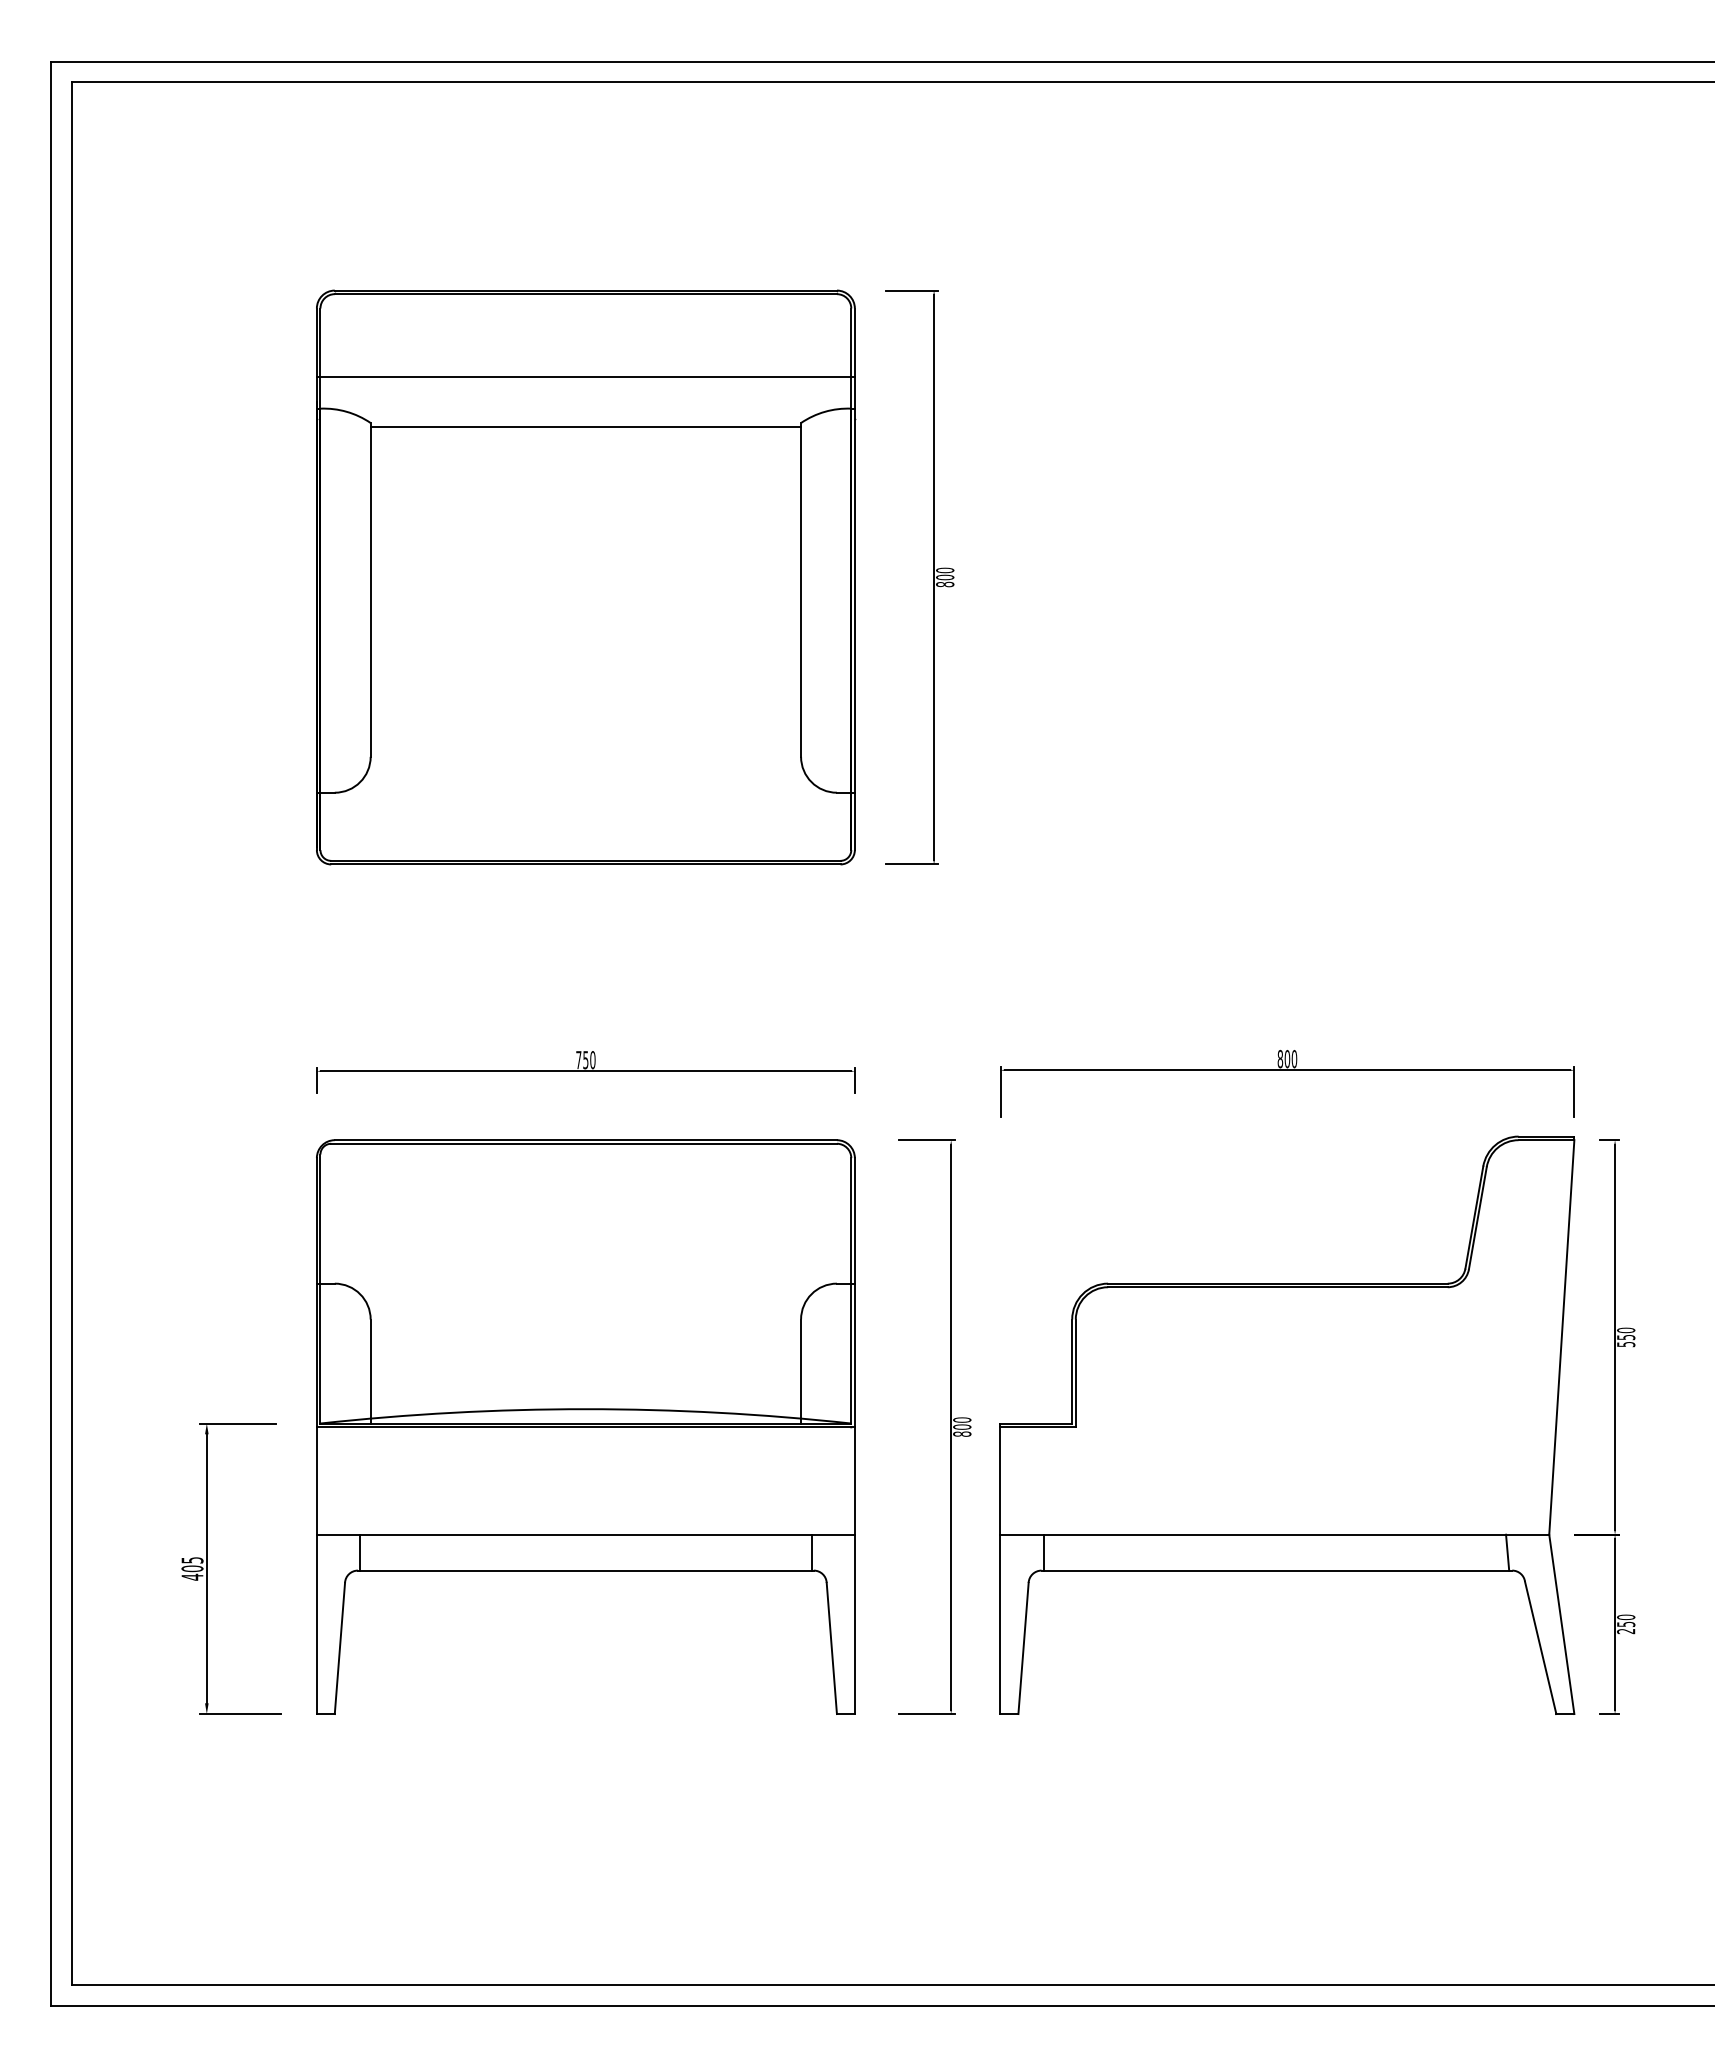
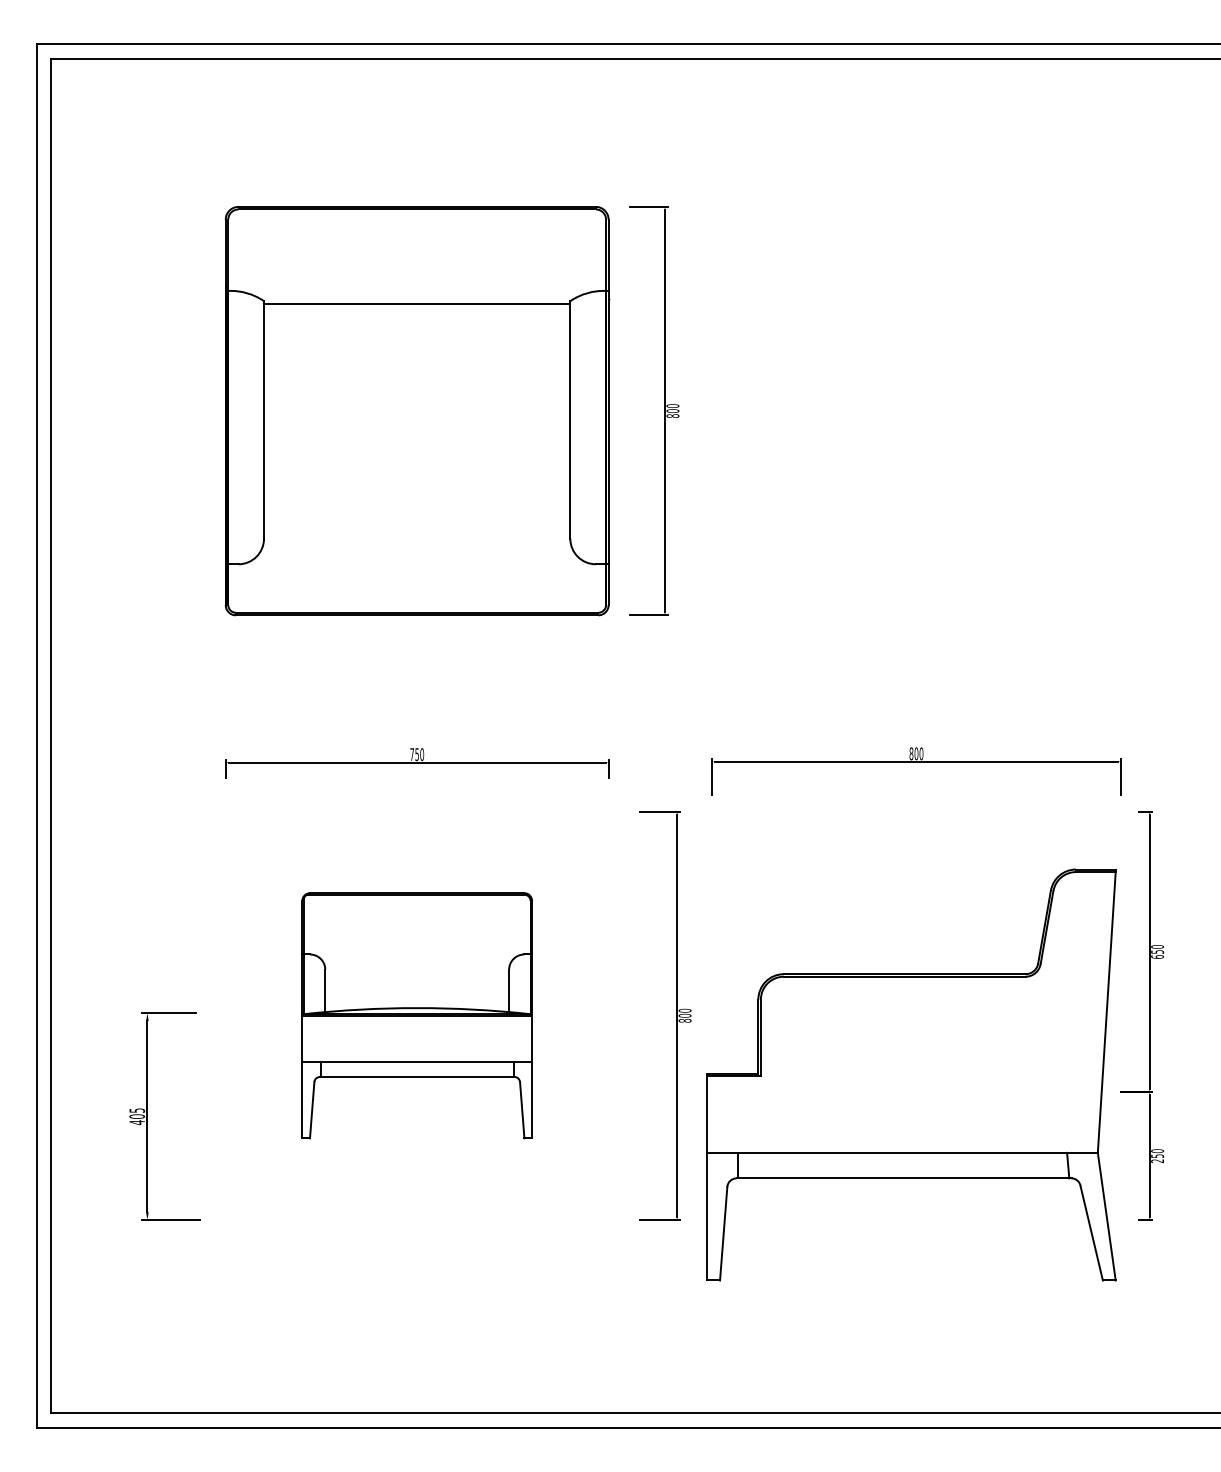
line: (585, 376) -> (416, 268), removed
text: (1626, 1344) -> (1157, 956), 550 -> 650
part: (1287, 1424) -> (911, 1074), moved
part: (585, 1426) -> (416, 1015), size x0.6

